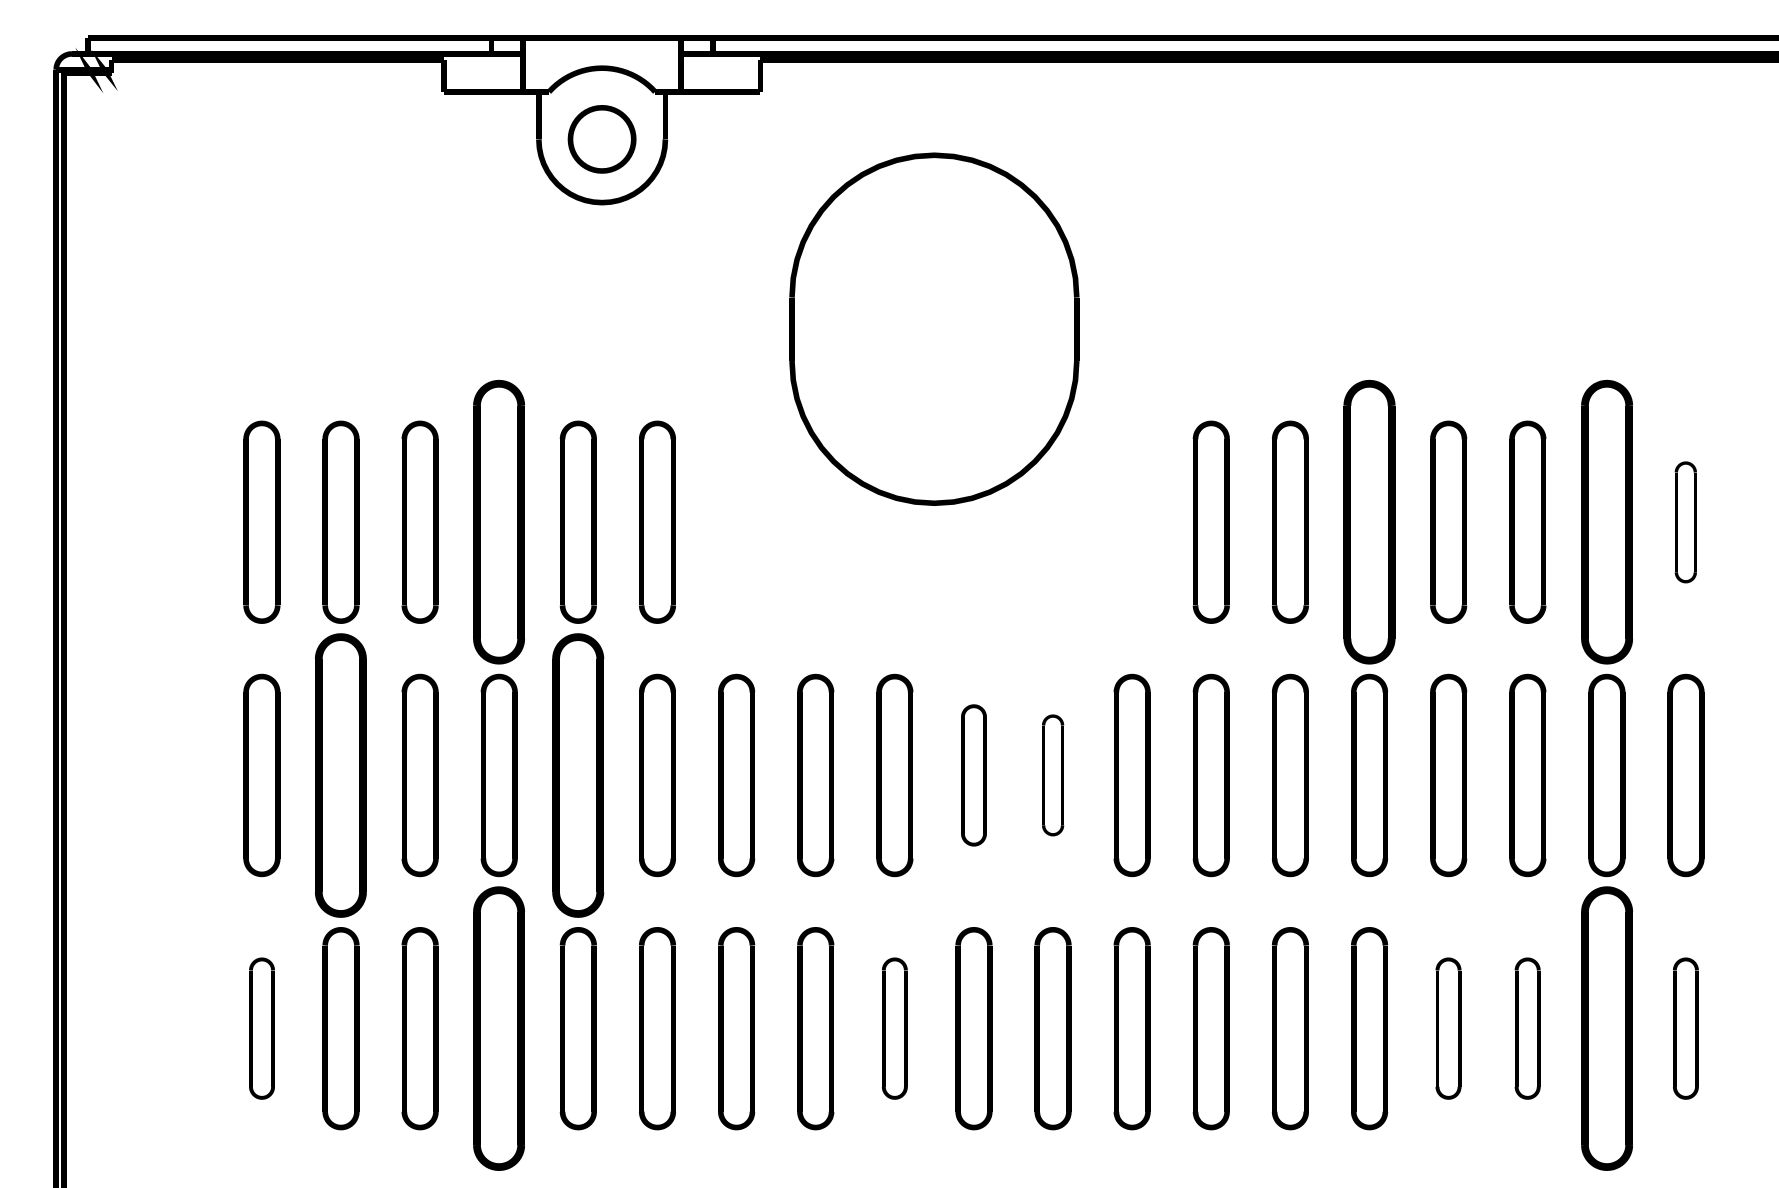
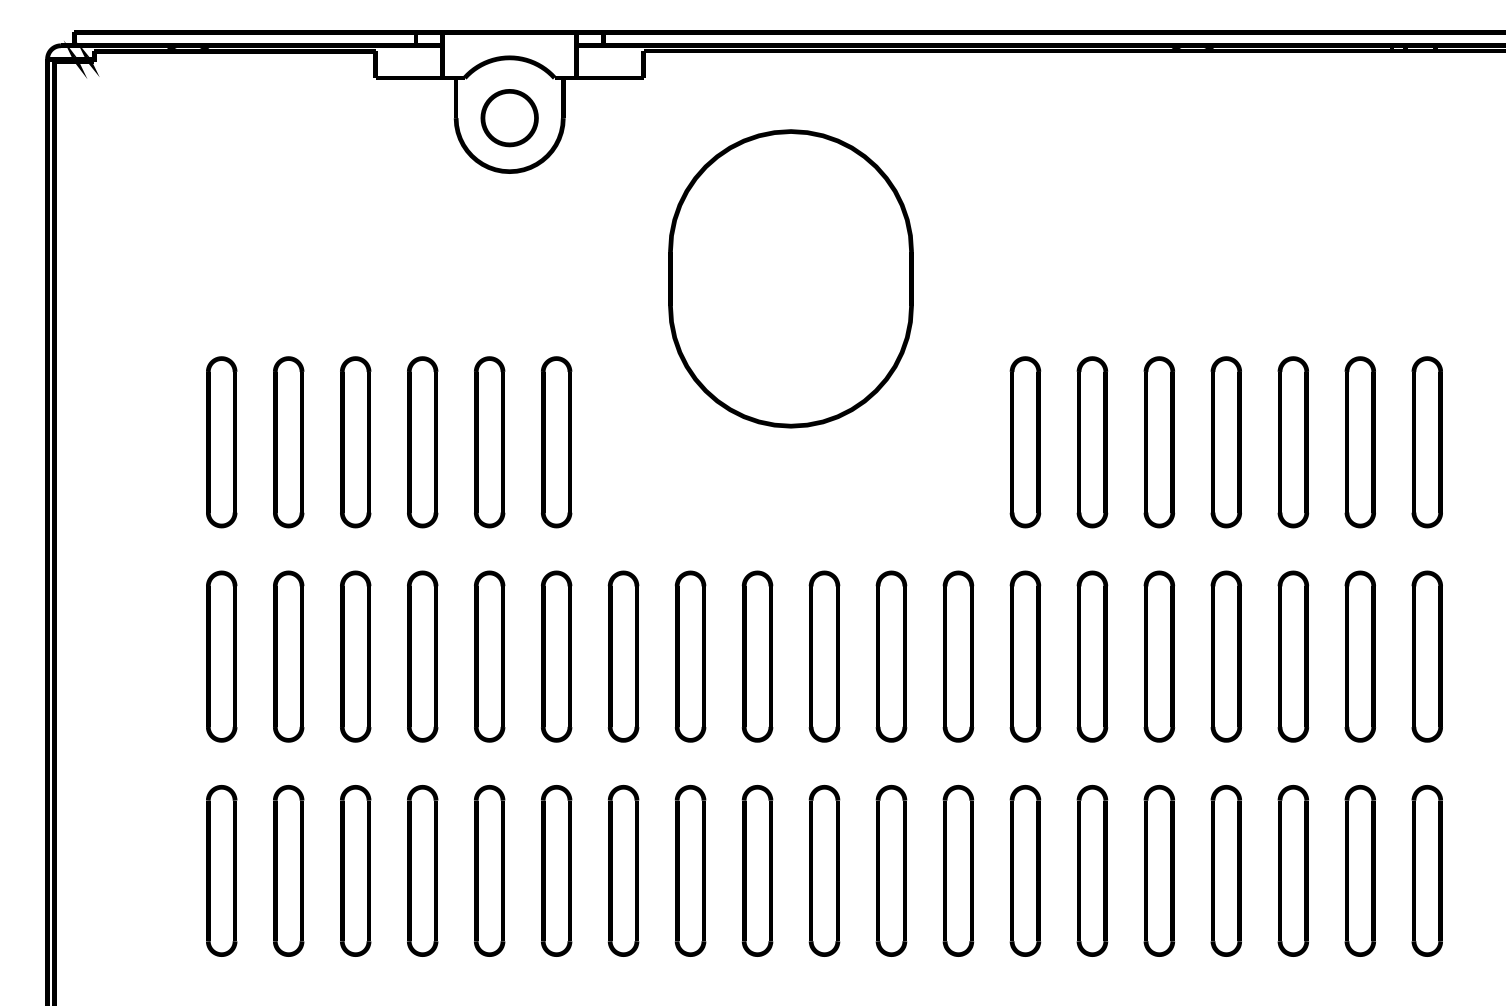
part: (499, 522) -> (422, 442), size x0.71
part: (1369, 522) -> (1159, 442), size x0.71
part: (1605, 522) -> (1359, 442), size x0.71
part: (1685, 522) -> (1426, 442), size x1.67
part: (340, 775) -> (288, 656), size x0.71
part: (578, 775) -> (489, 656), size x0.71
part: (973, 775) -> (824, 656), size x1.43
part: (1053, 775) -> (891, 656), size x1.67
part: (261, 1028) -> (221, 870), size x1.43
part: (499, 1028) -> (422, 870), size x0.71
part: (894, 1028) -> (757, 870), size x1.43
part: (1447, 1028) -> (1225, 870), size x1.43
part: (1526, 1028) -> (1292, 870), size x1.43
part: (1605, 1028) -> (1359, 870), size x0.71
part: (1685, 1028) -> (1426, 870), size x1.43

